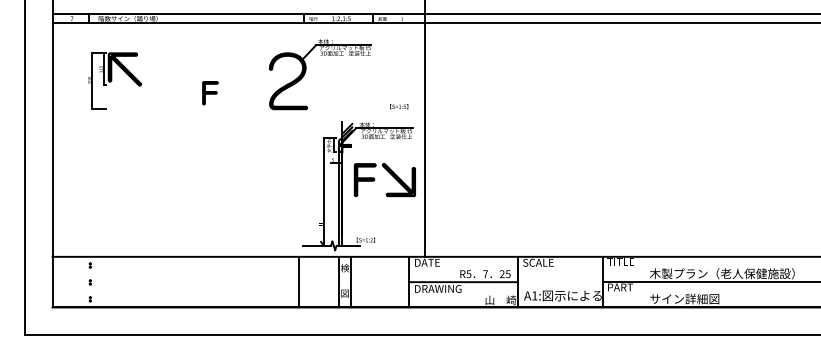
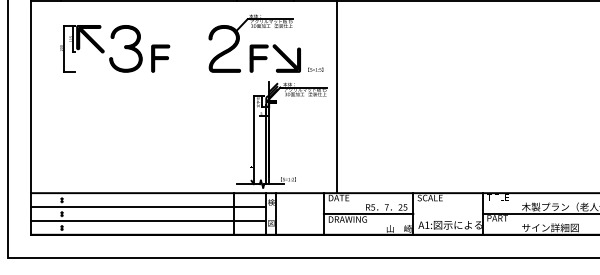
part: (168, 81) -> (126, 49), added
part: (210, 93) -> (160, 58), size x1.43
part: (390, 174) -> (279, 54), moved
line: (195, 273) -> (148, 206), added
line: (195, 290) -> (148, 220), added

